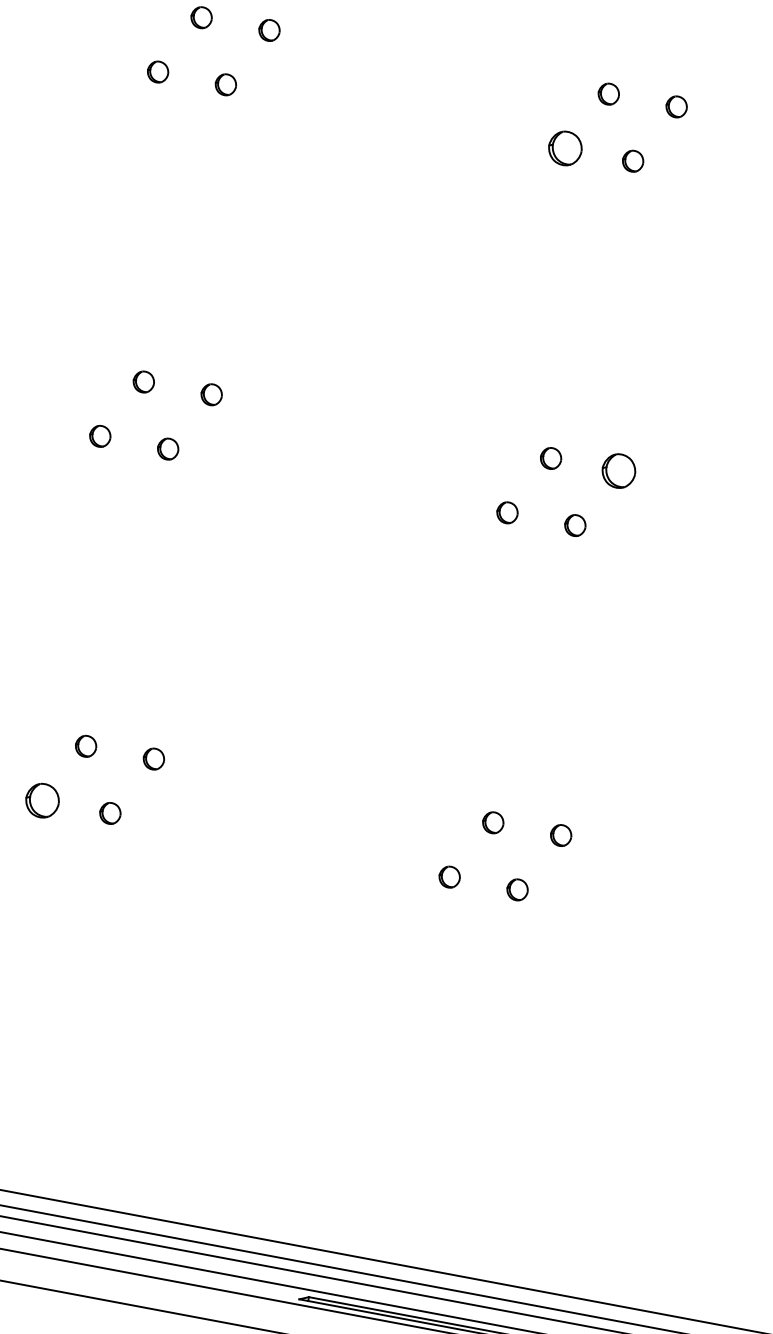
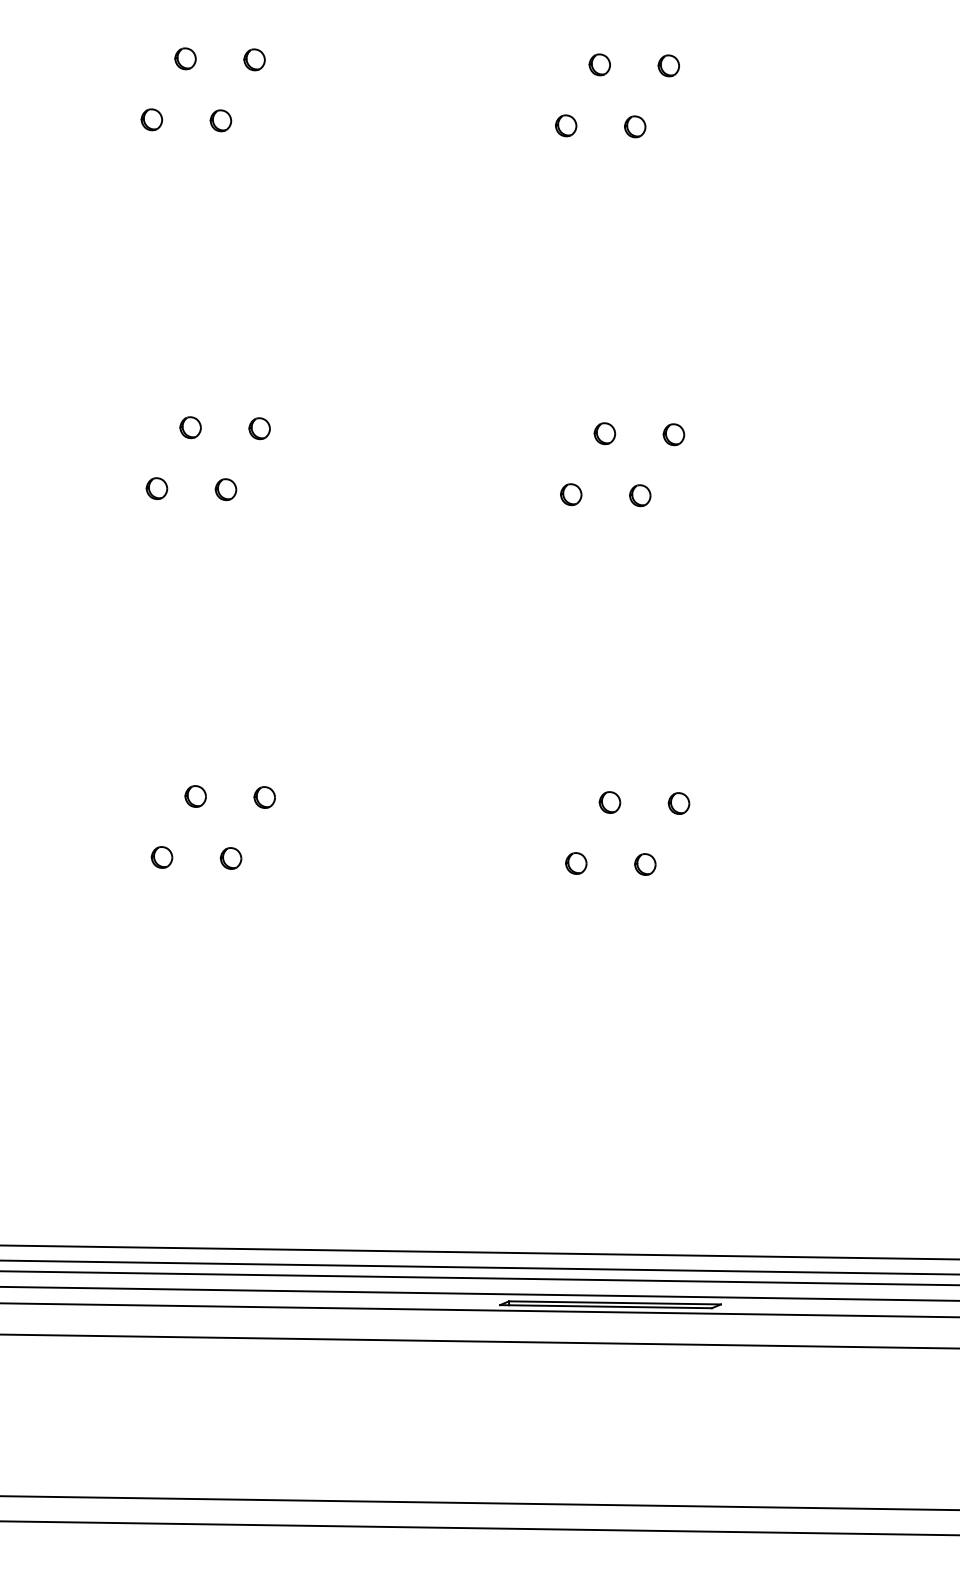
part: (564, 148) -> (565, 125), size x0.62
part: (618, 470) -> (673, 434), size x0.62
part: (41, 800) -> (161, 857), size x0.62

